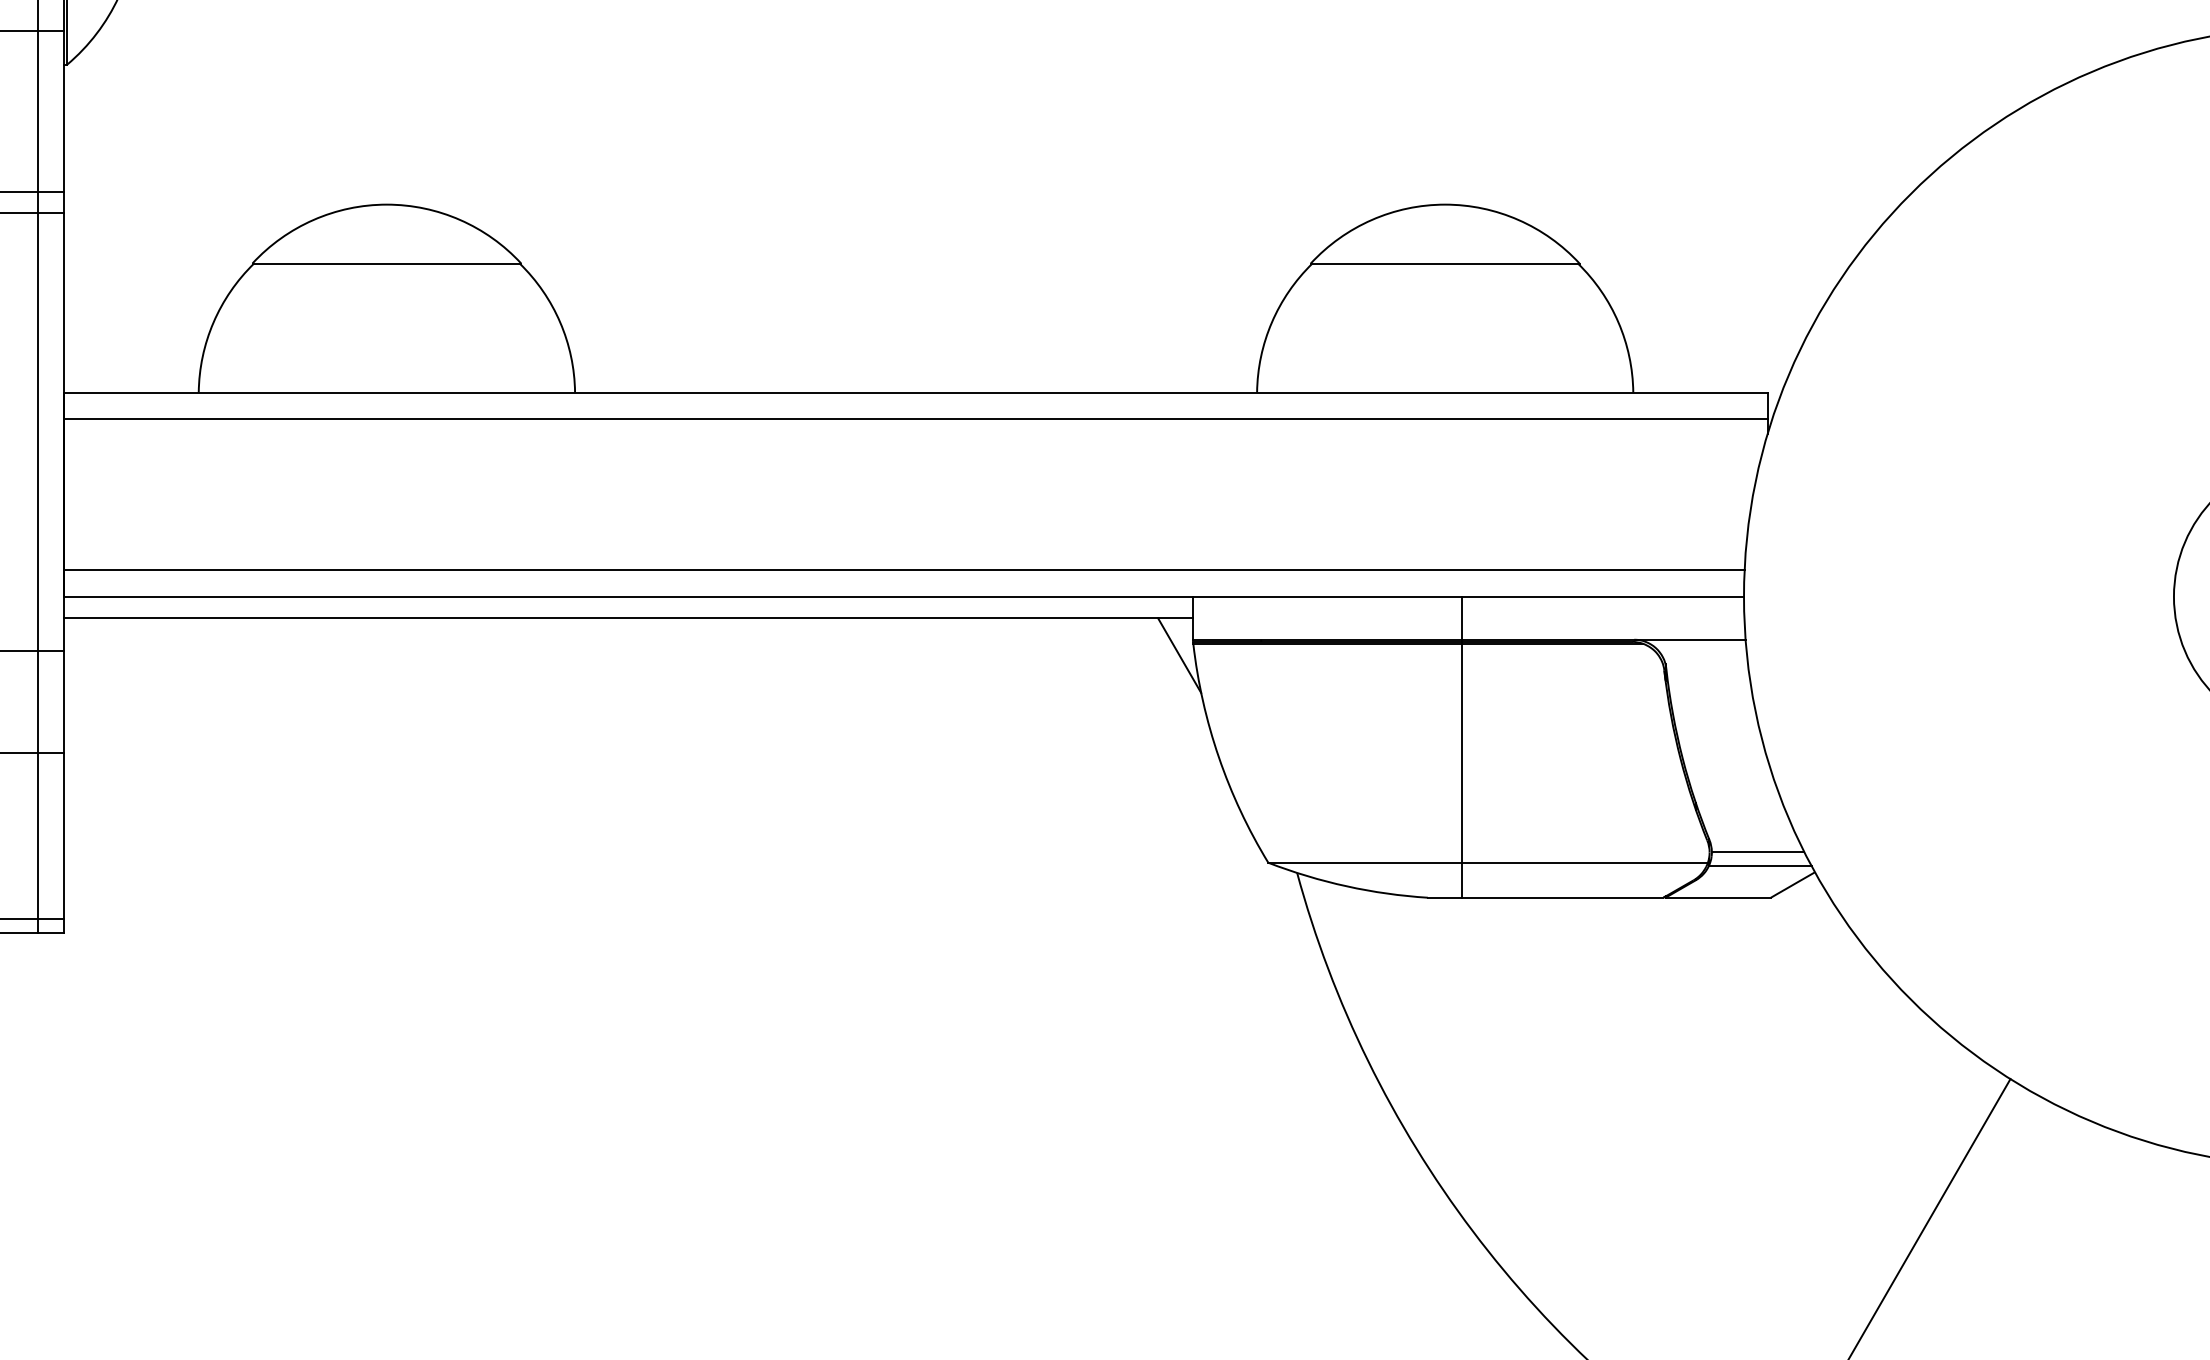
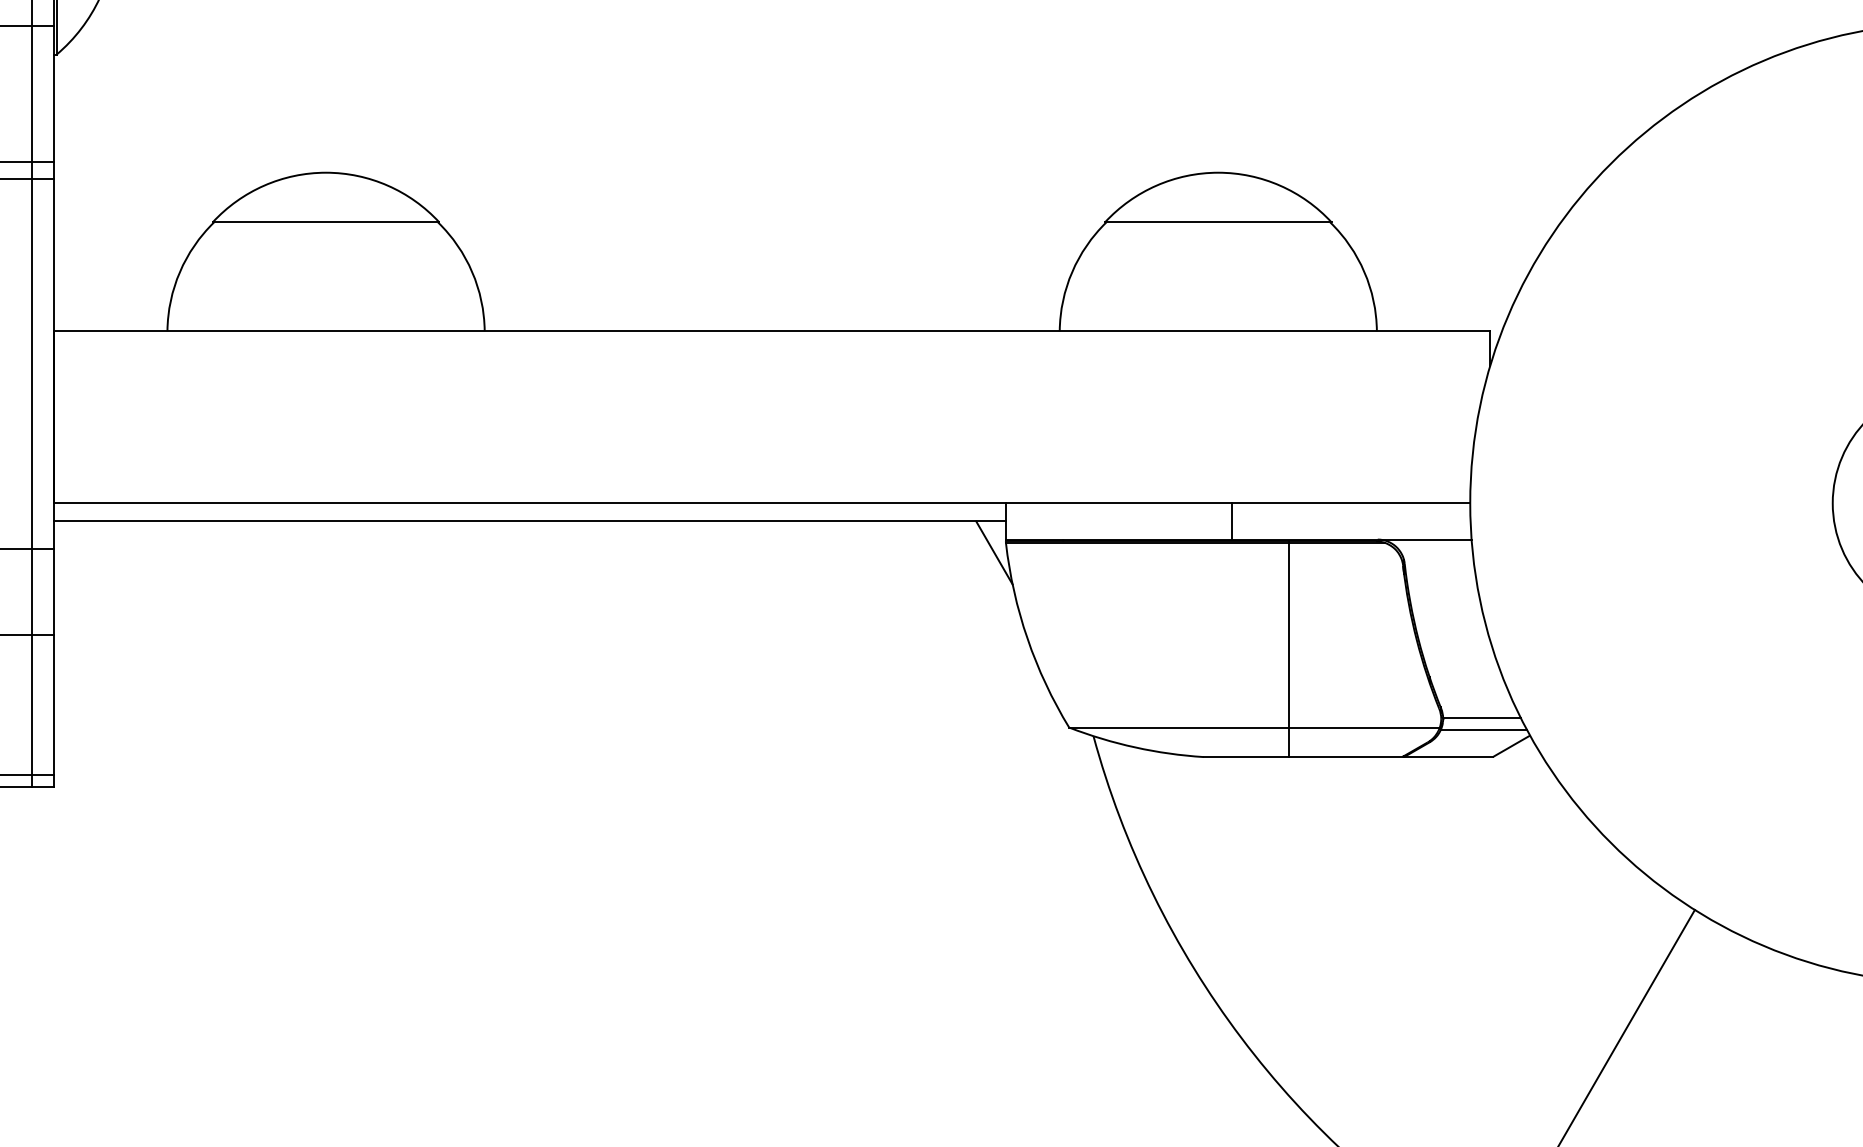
line: (915, 419) -> (771, 353), removed
line: (904, 569) -> (762, 480), removed
line: (1461, 769) -> (1288, 648), moved

